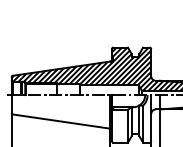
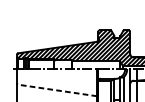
line: (61, 121) -> (57, 90), solid -> dashed

